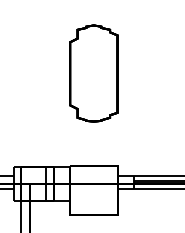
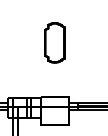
part: (93, 72) -> (54, 42), size x0.7

